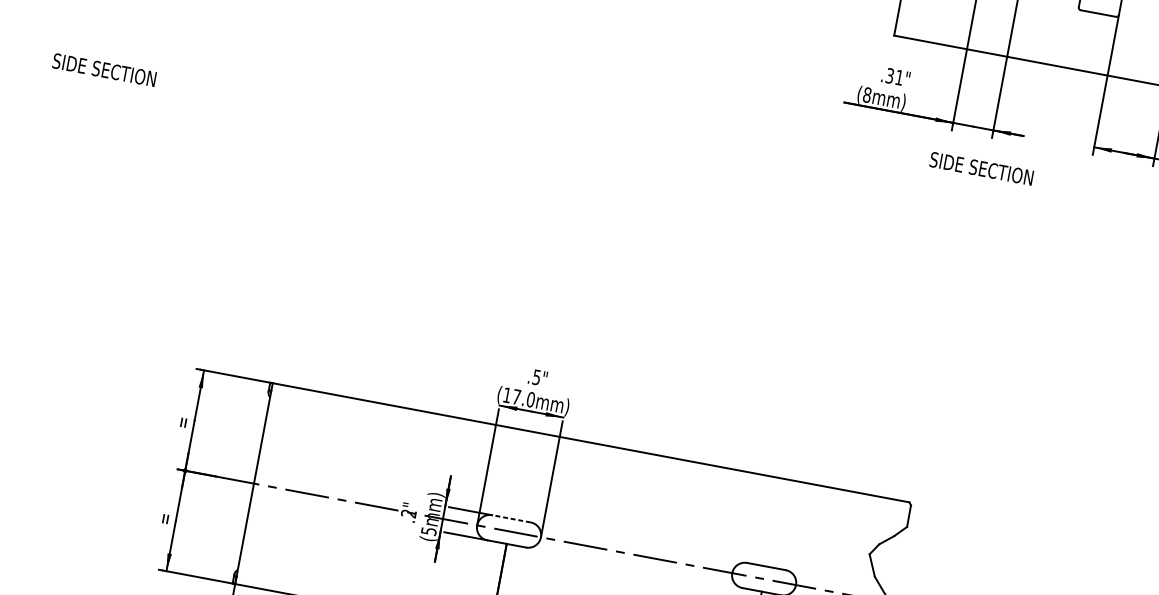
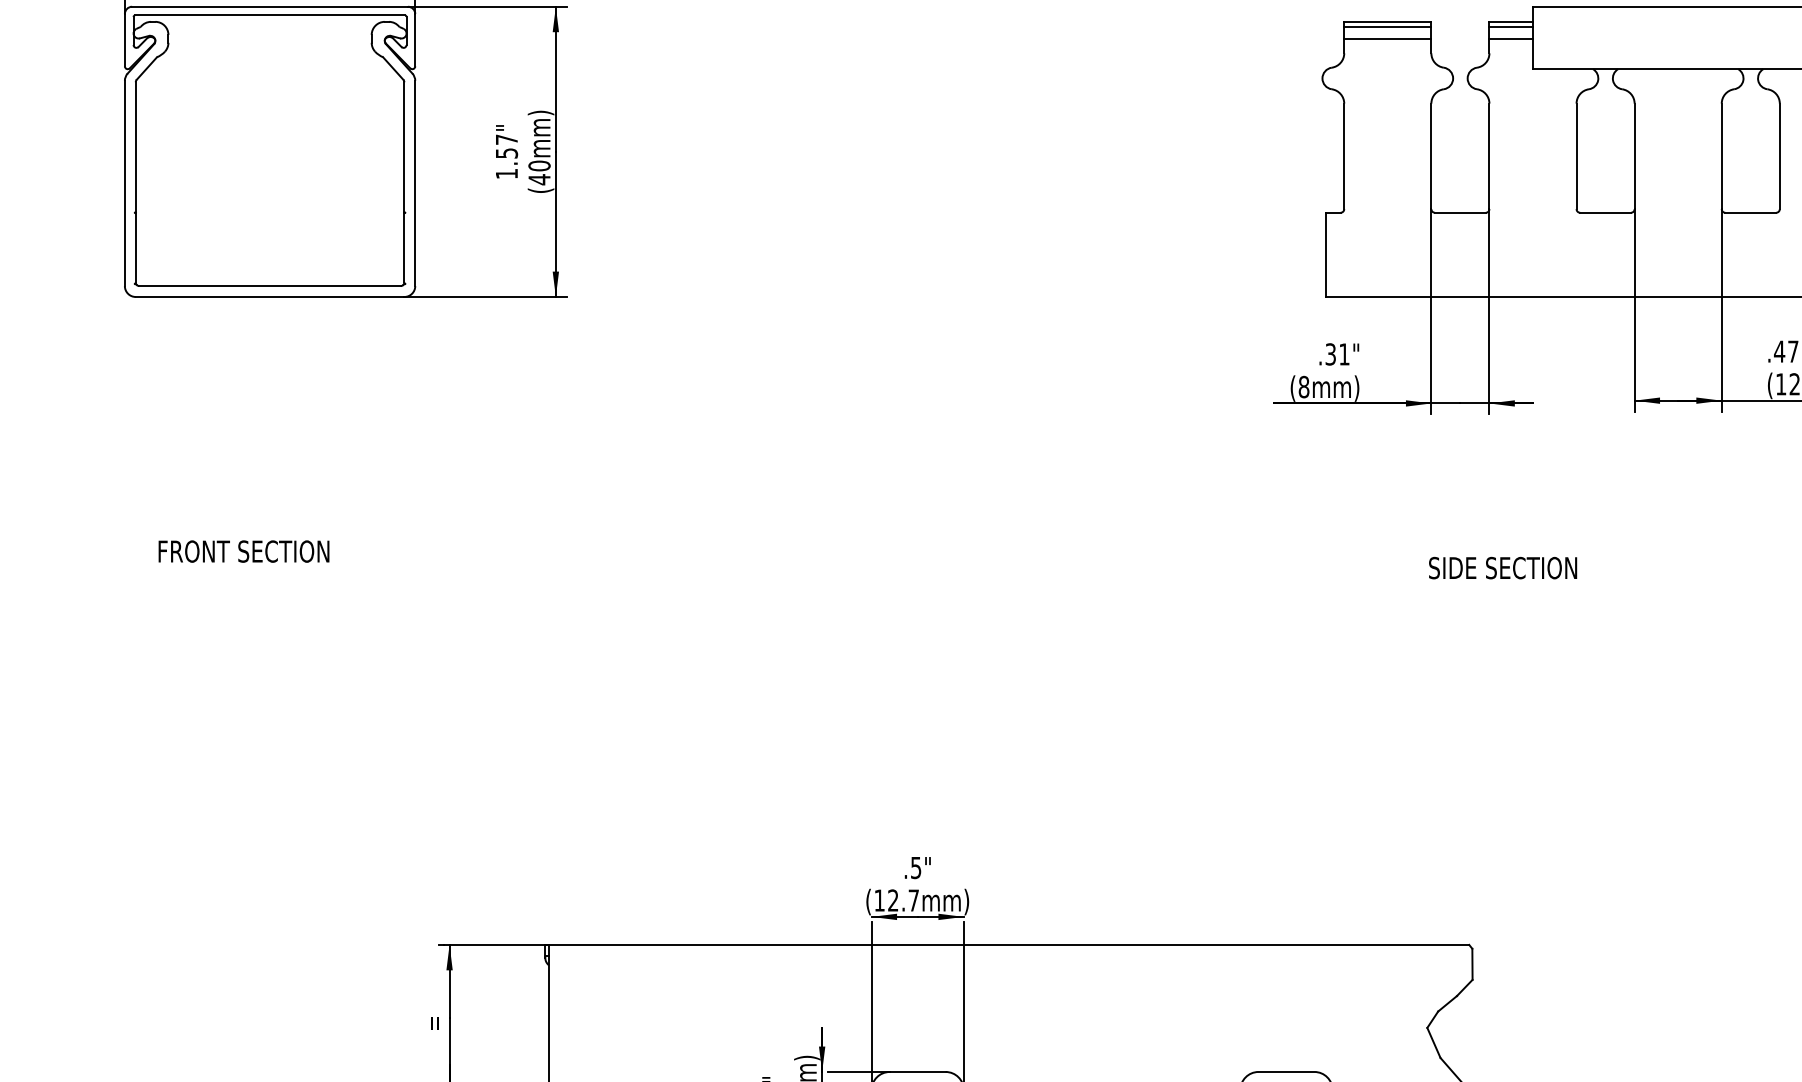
text: (112, 71) -> (243, 551), SIDE SECTION -> FRONT SECTION
text: (982, 168) -> (1503, 567), moved
text: (523, 398) -> (903, 900), (17.0mm) -> (12.7mm)
line: (511, 518) -> (917, 1071), dashed -> solid

